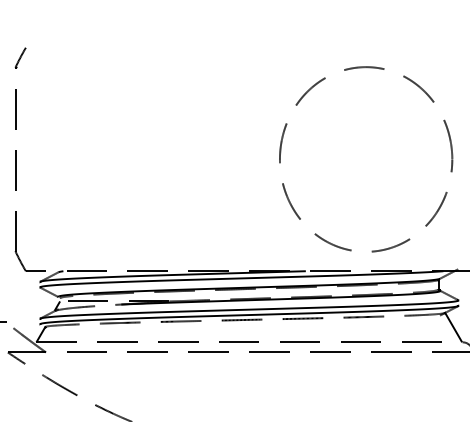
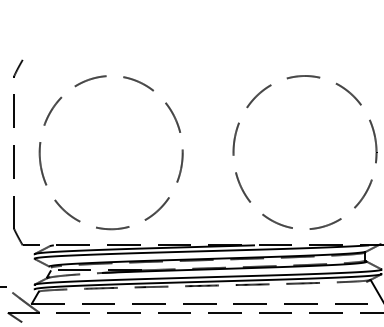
part: (47, 159) -> (40, 152), added

